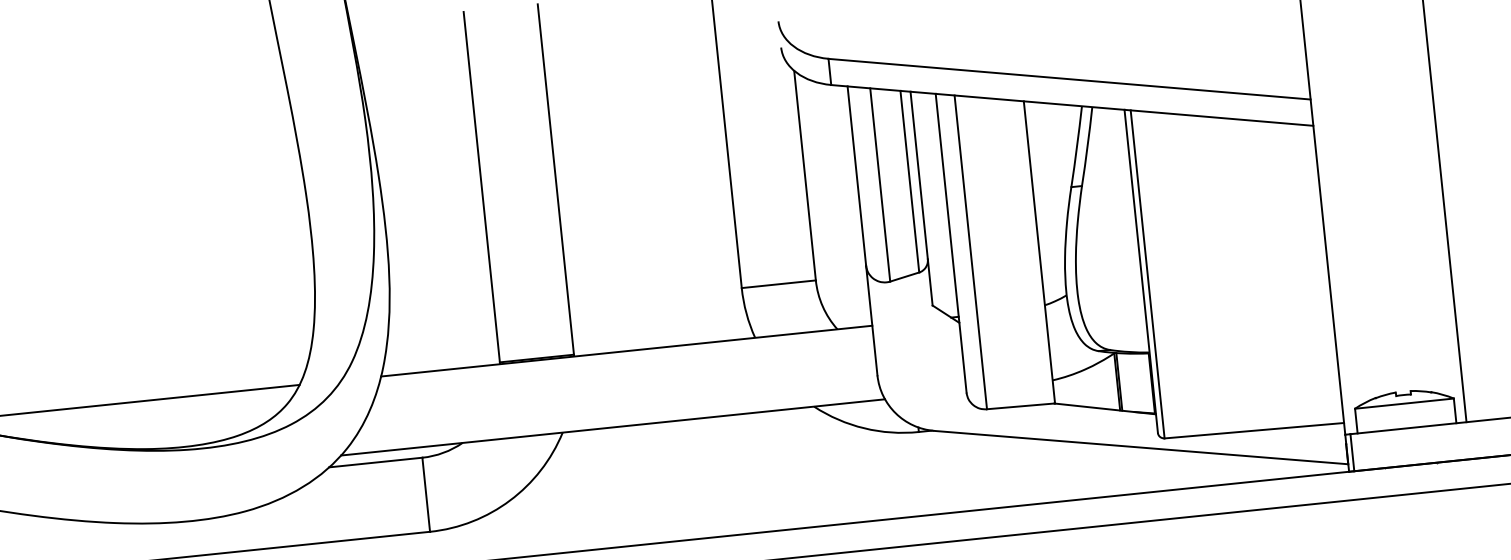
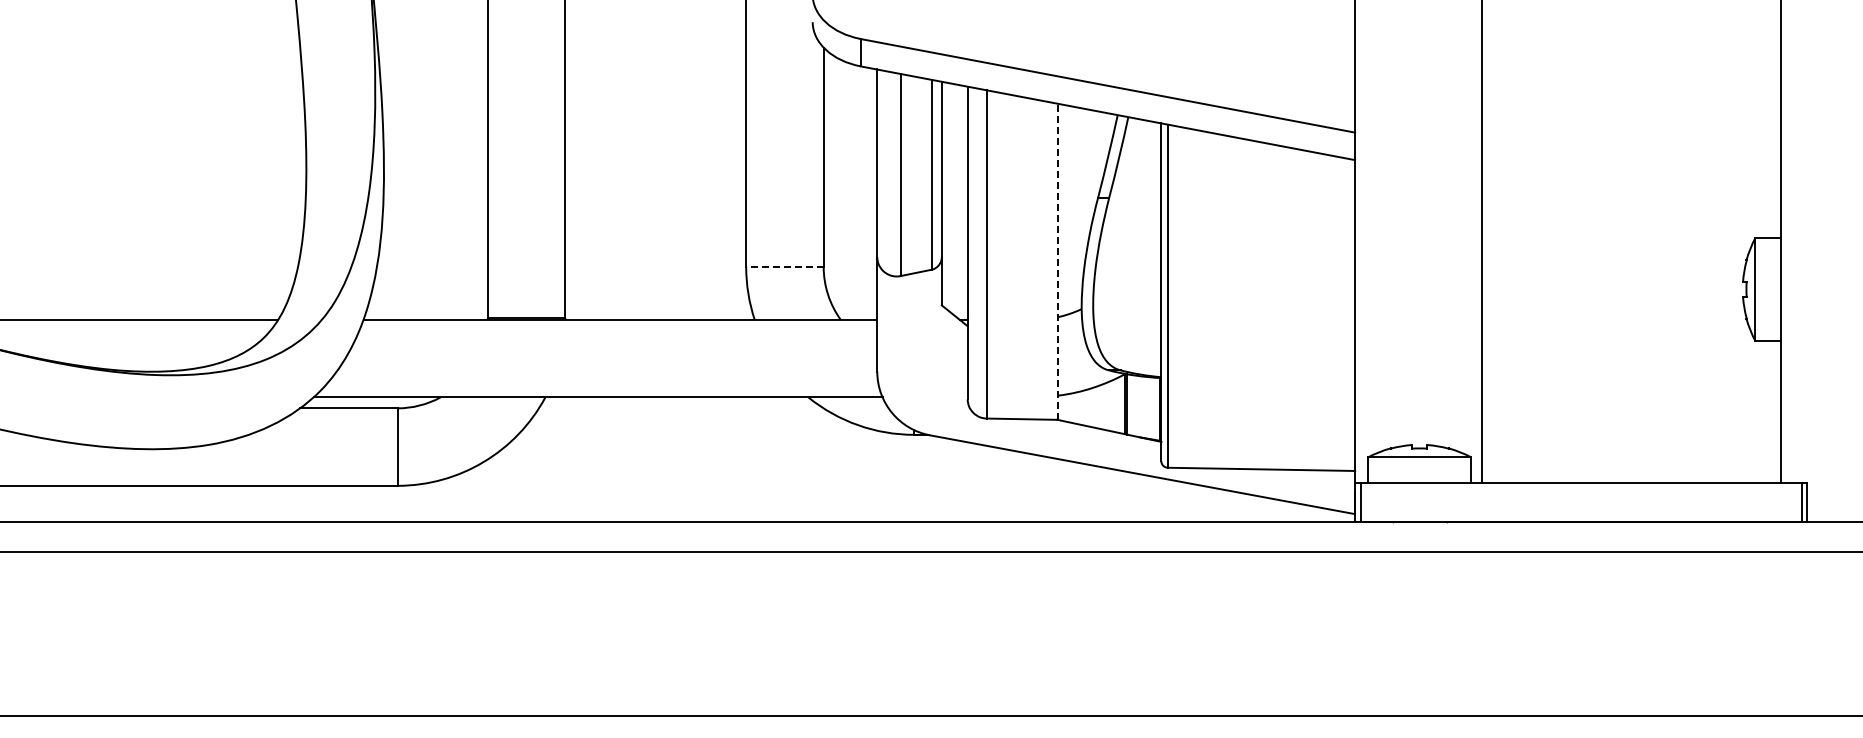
line: (1039, 252) -> (1058, 261), solid -> dashed
line: (778, 283) -> (784, 266), solid -> dashed

